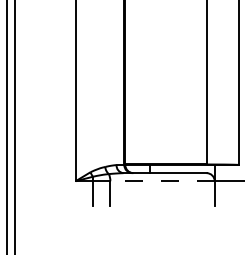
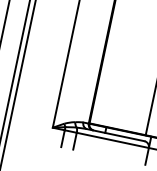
line: (162, 181) -> (112, 140), dashed -> solid

